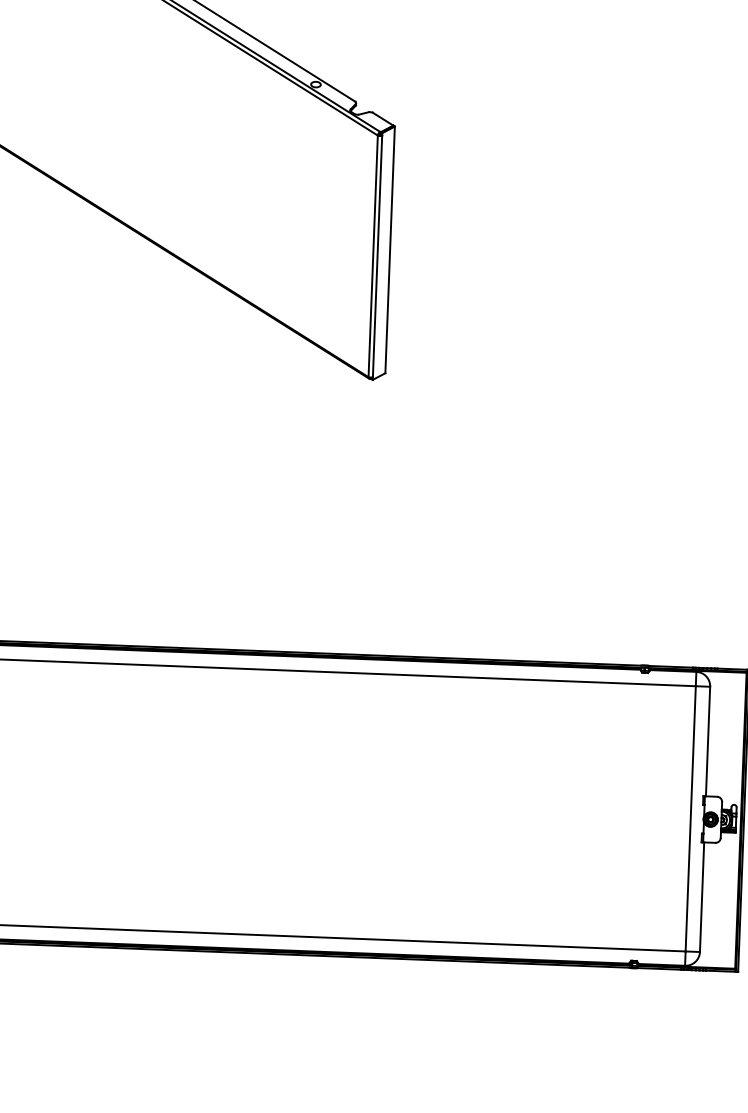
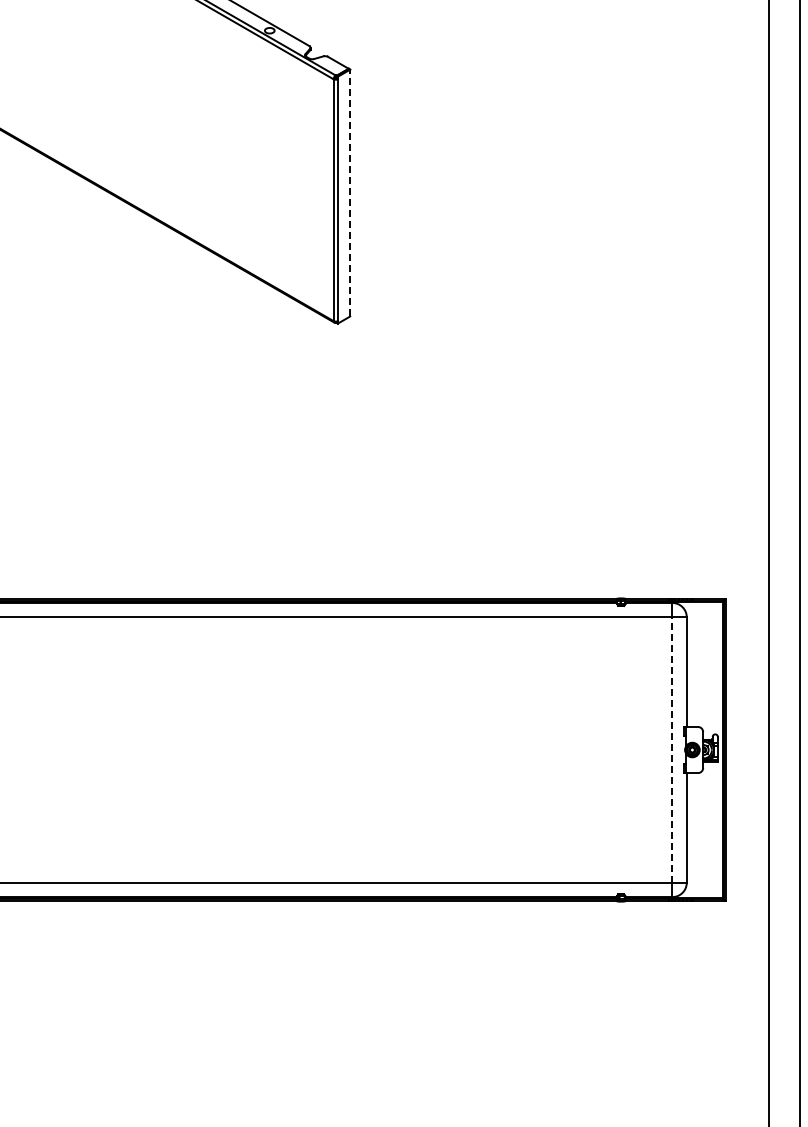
line: (390, 249) -> (350, 192), solid -> dashed
line: (690, 819) -> (672, 750), solid -> dashed

